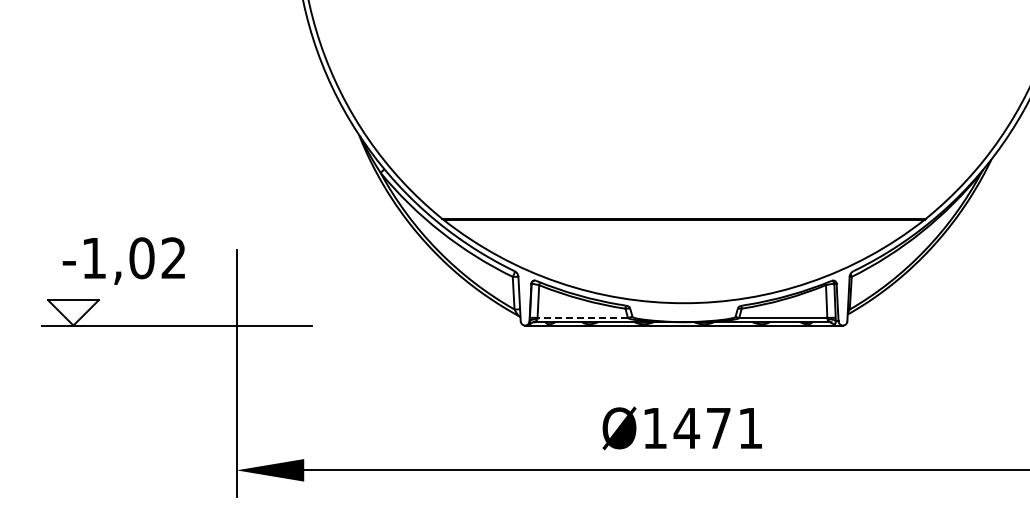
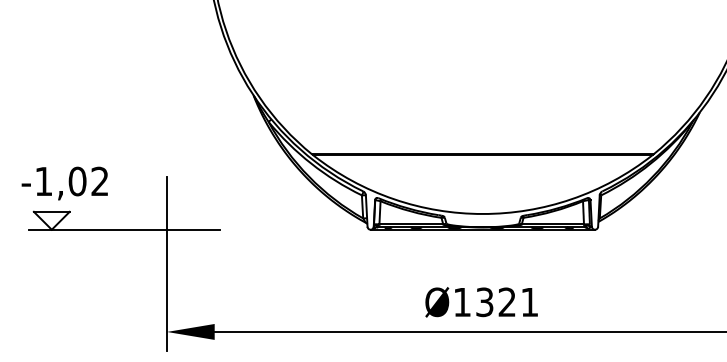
text: (123, 260) -> (64, 183), moved
line: (582, 317) -> (411, 224), dashed -> solid
text: (701, 428) -> (495, 302), Ø1471 -> Ø1321

